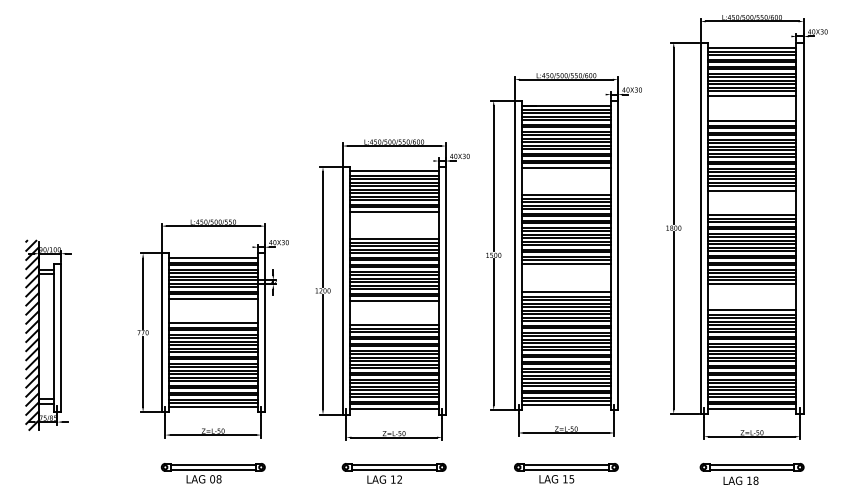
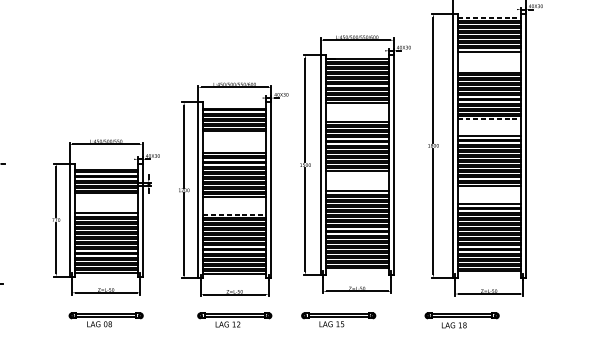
line: (752, 47) -> (489, 17), solid -> dashed
line: (751, 121) -> (488, 69), removed
line: (393, 171) -> (234, 105), removed
line: (752, 190) -> (489, 119), solid -> dashed
line: (393, 211) -> (234, 133), removed
line: (213, 258) -> (106, 167), removed
line: (213, 298) -> (106, 195), removed
line: (394, 324) -> (234, 214), solid -> dashed
line: (566, 405) -> (357, 271), removed
line: (751, 408) -> (488, 273), removed
part: (566, 473) -> (338, 320), moved
part: (751, 473) -> (461, 320), moved

